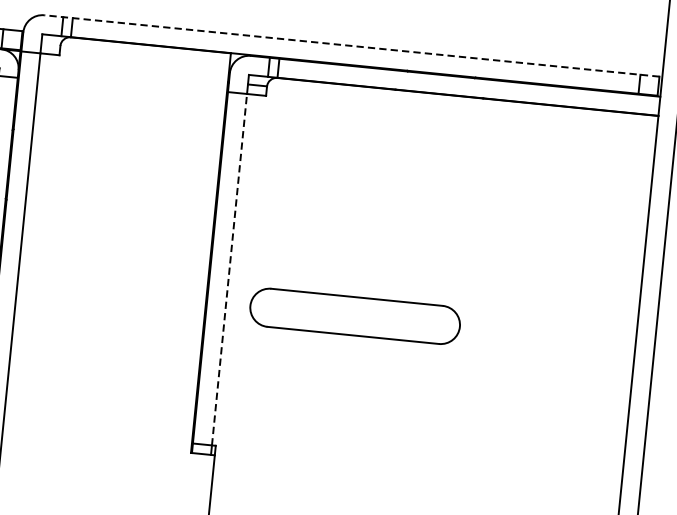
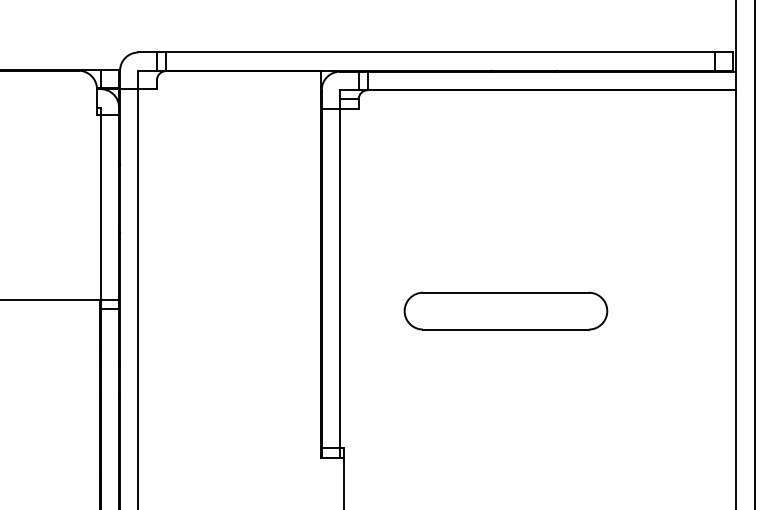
line: (351, 45) -> (435, 52), dashed -> solid
line: (229, 269) -> (340, 278), dashed -> solid
part: (354, 315) -> (505, 310), moved

